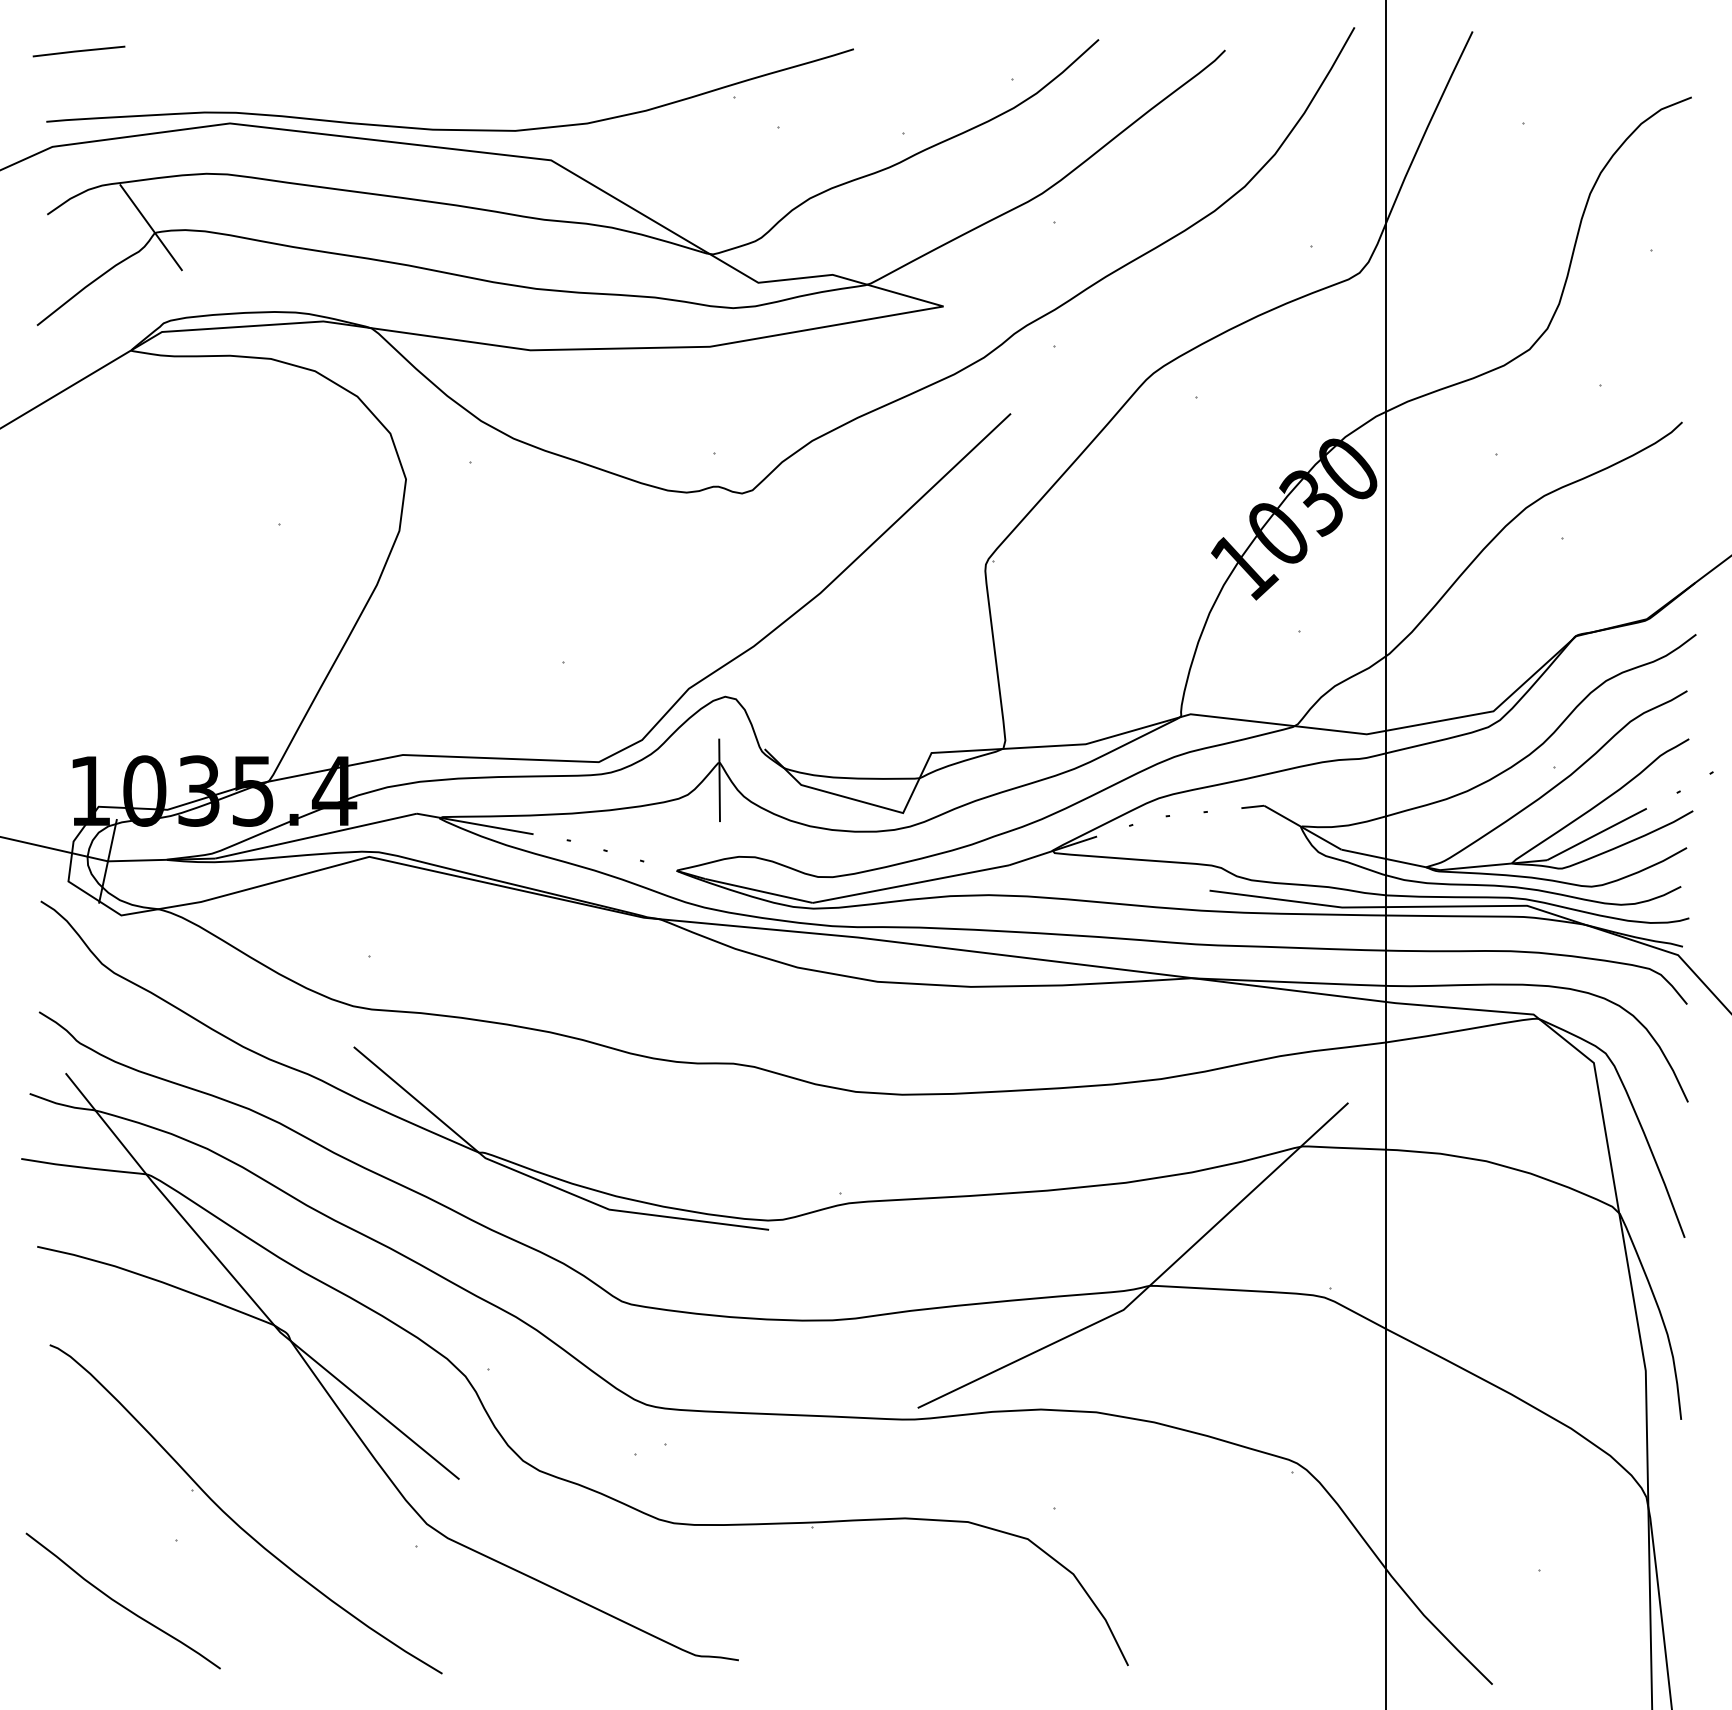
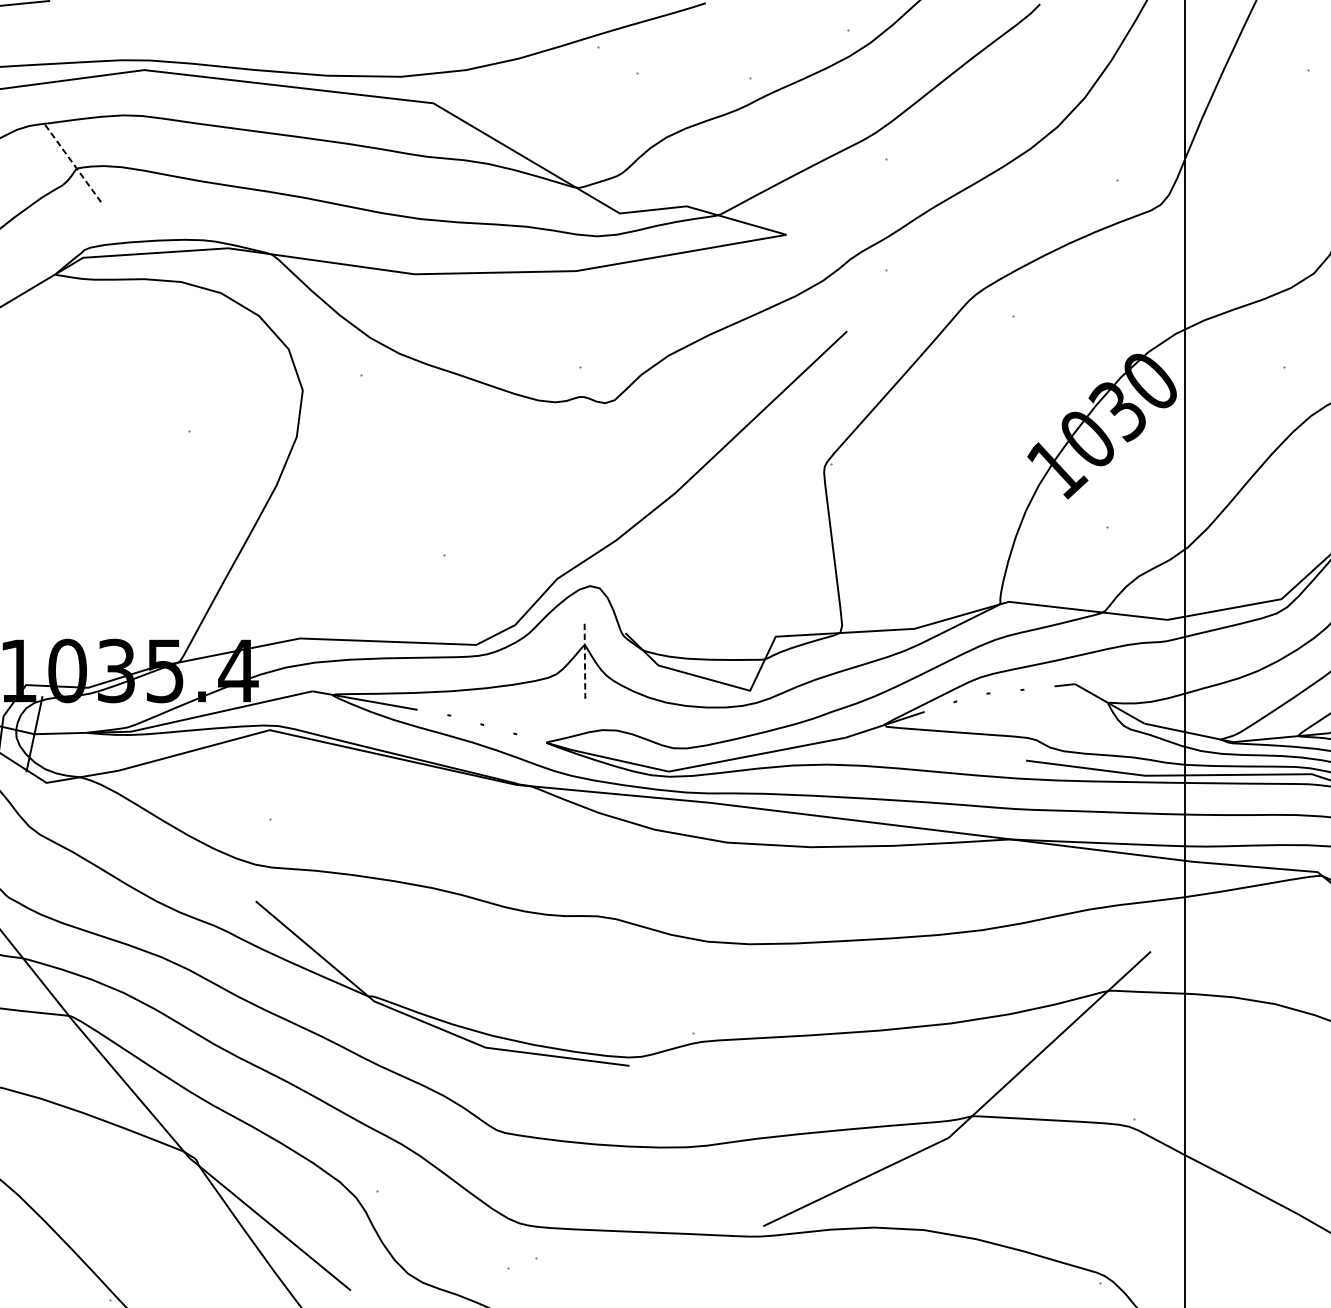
line: (151, 228) -> (73, 164), solid -> dashed
line: (719, 780) -> (584, 661), solid -> dashed

